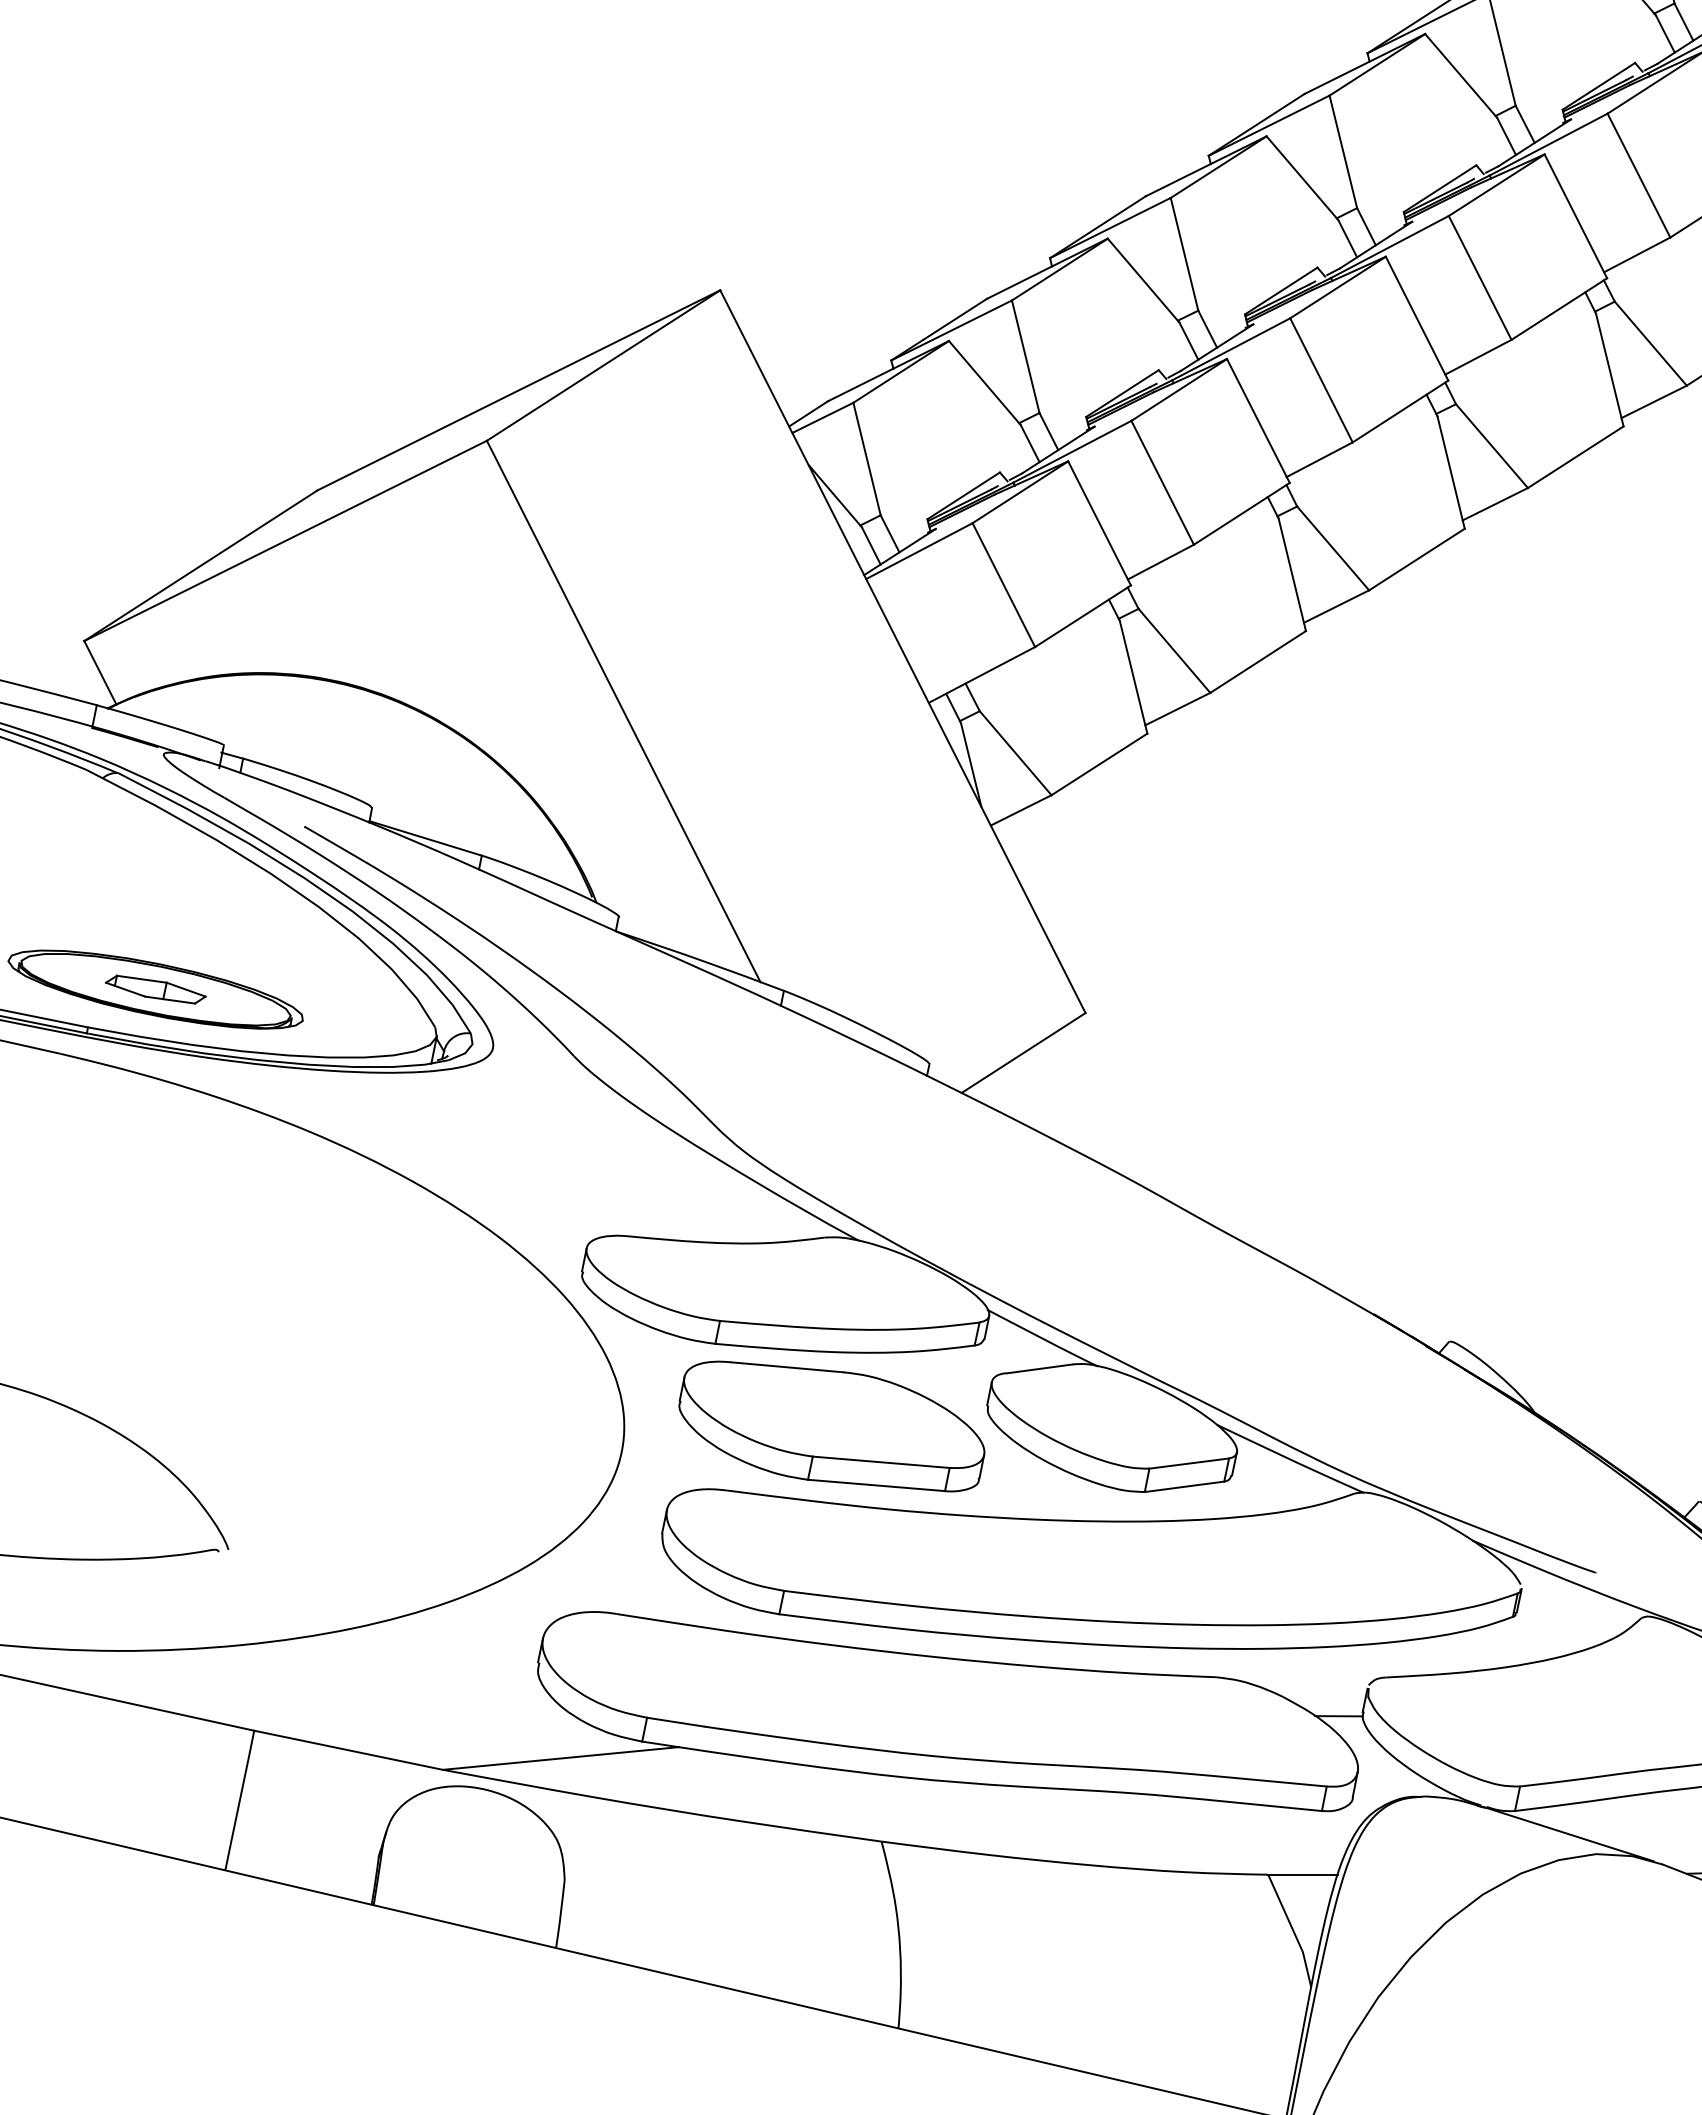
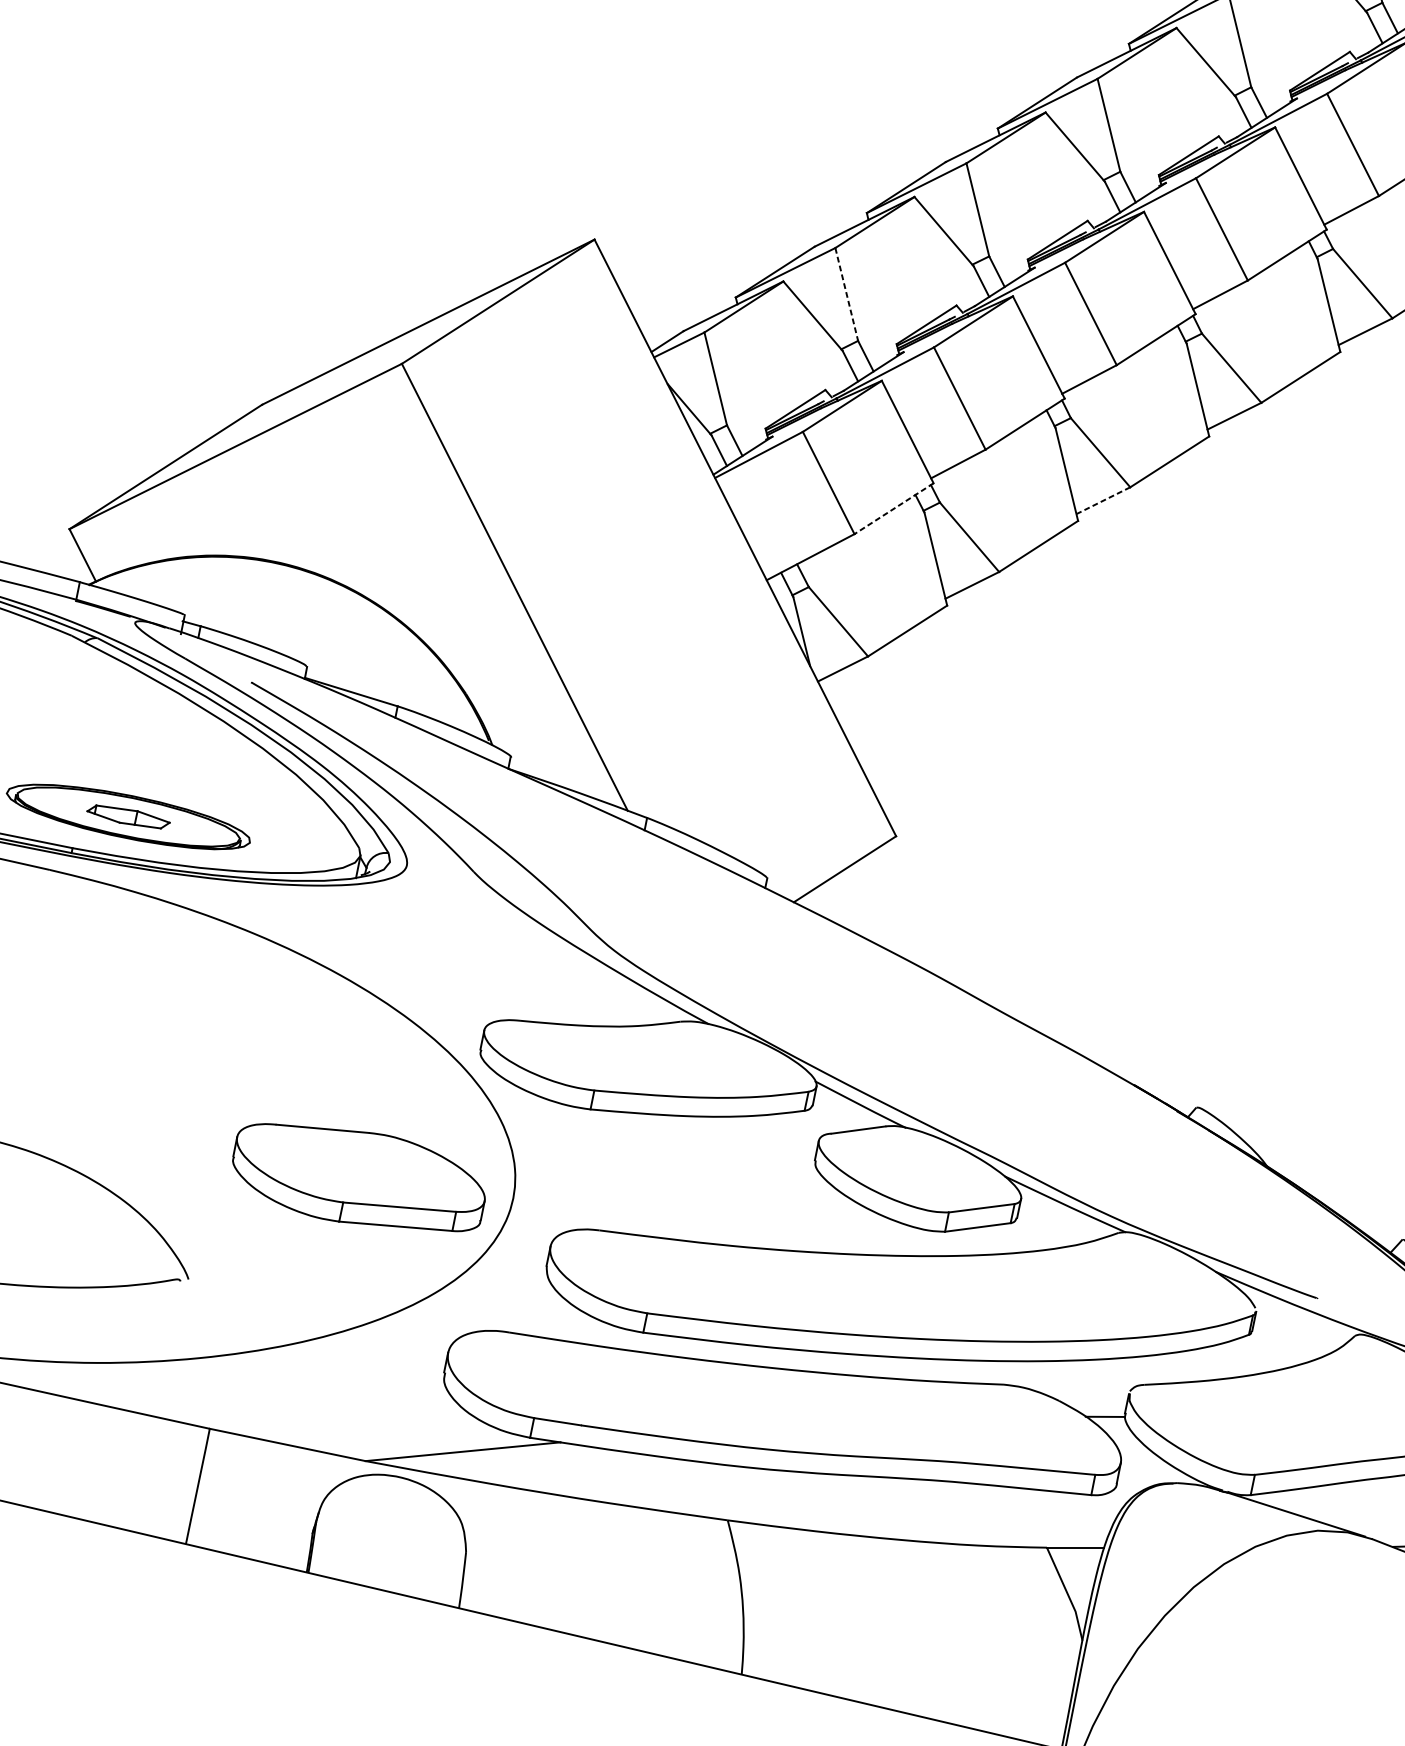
line: (1025, 356) -> (846, 294), solid -> dashed
line: (1336, 606) -> (1103, 500), solid -> dashed
line: (1083, 616) -> (894, 508), solid -> dashed
part: (831, 1426) -> (358, 1177), moved

